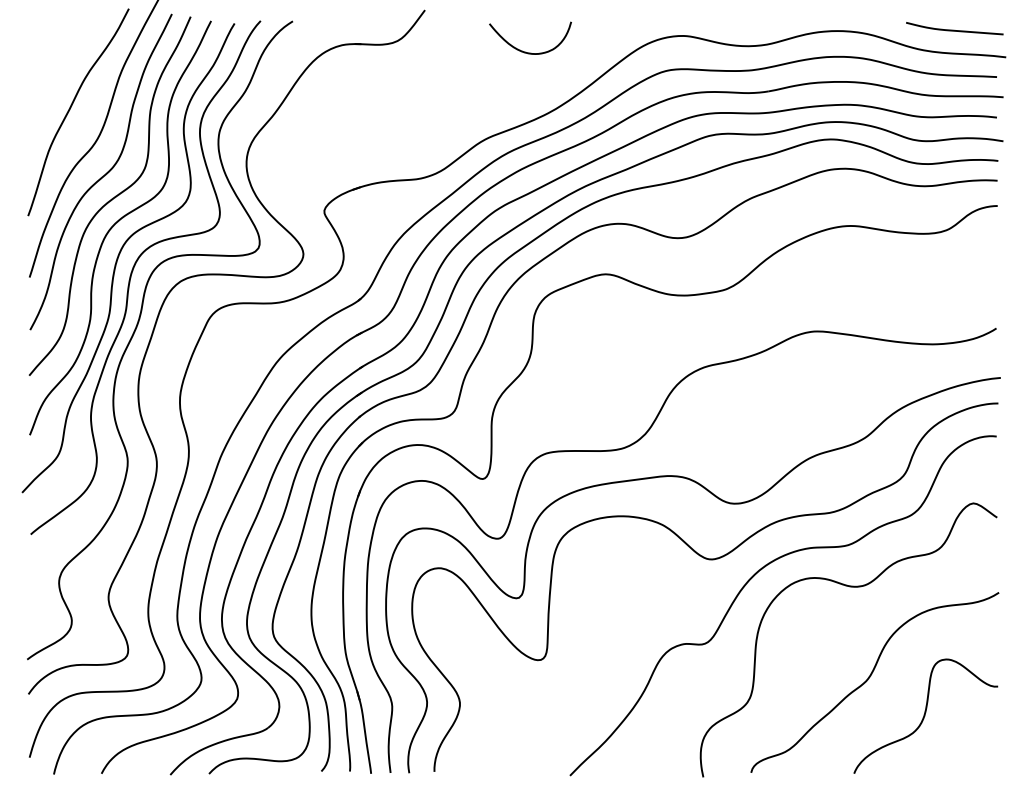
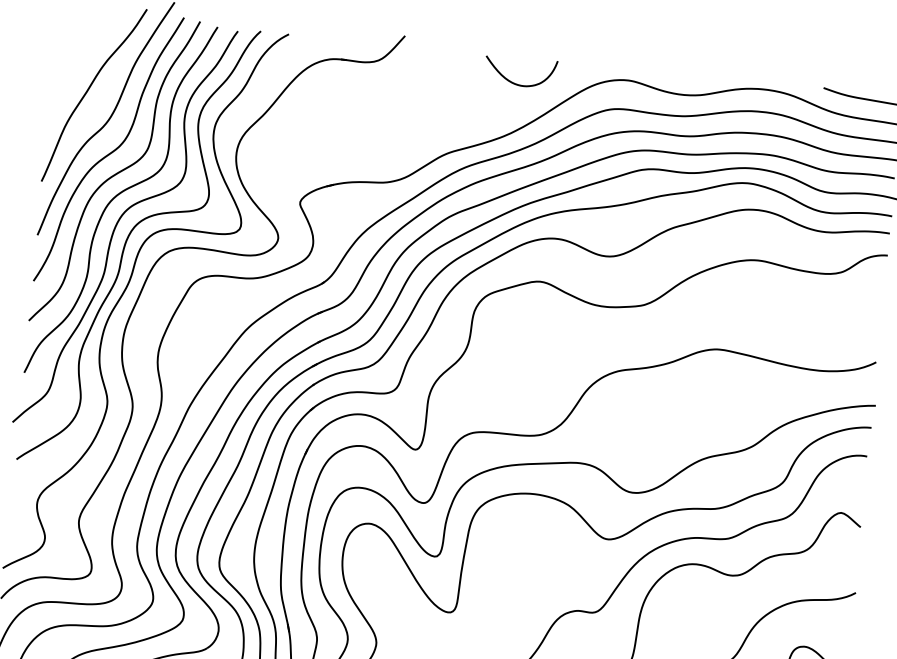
curve: (525, 51) -> (515, 83), moved

